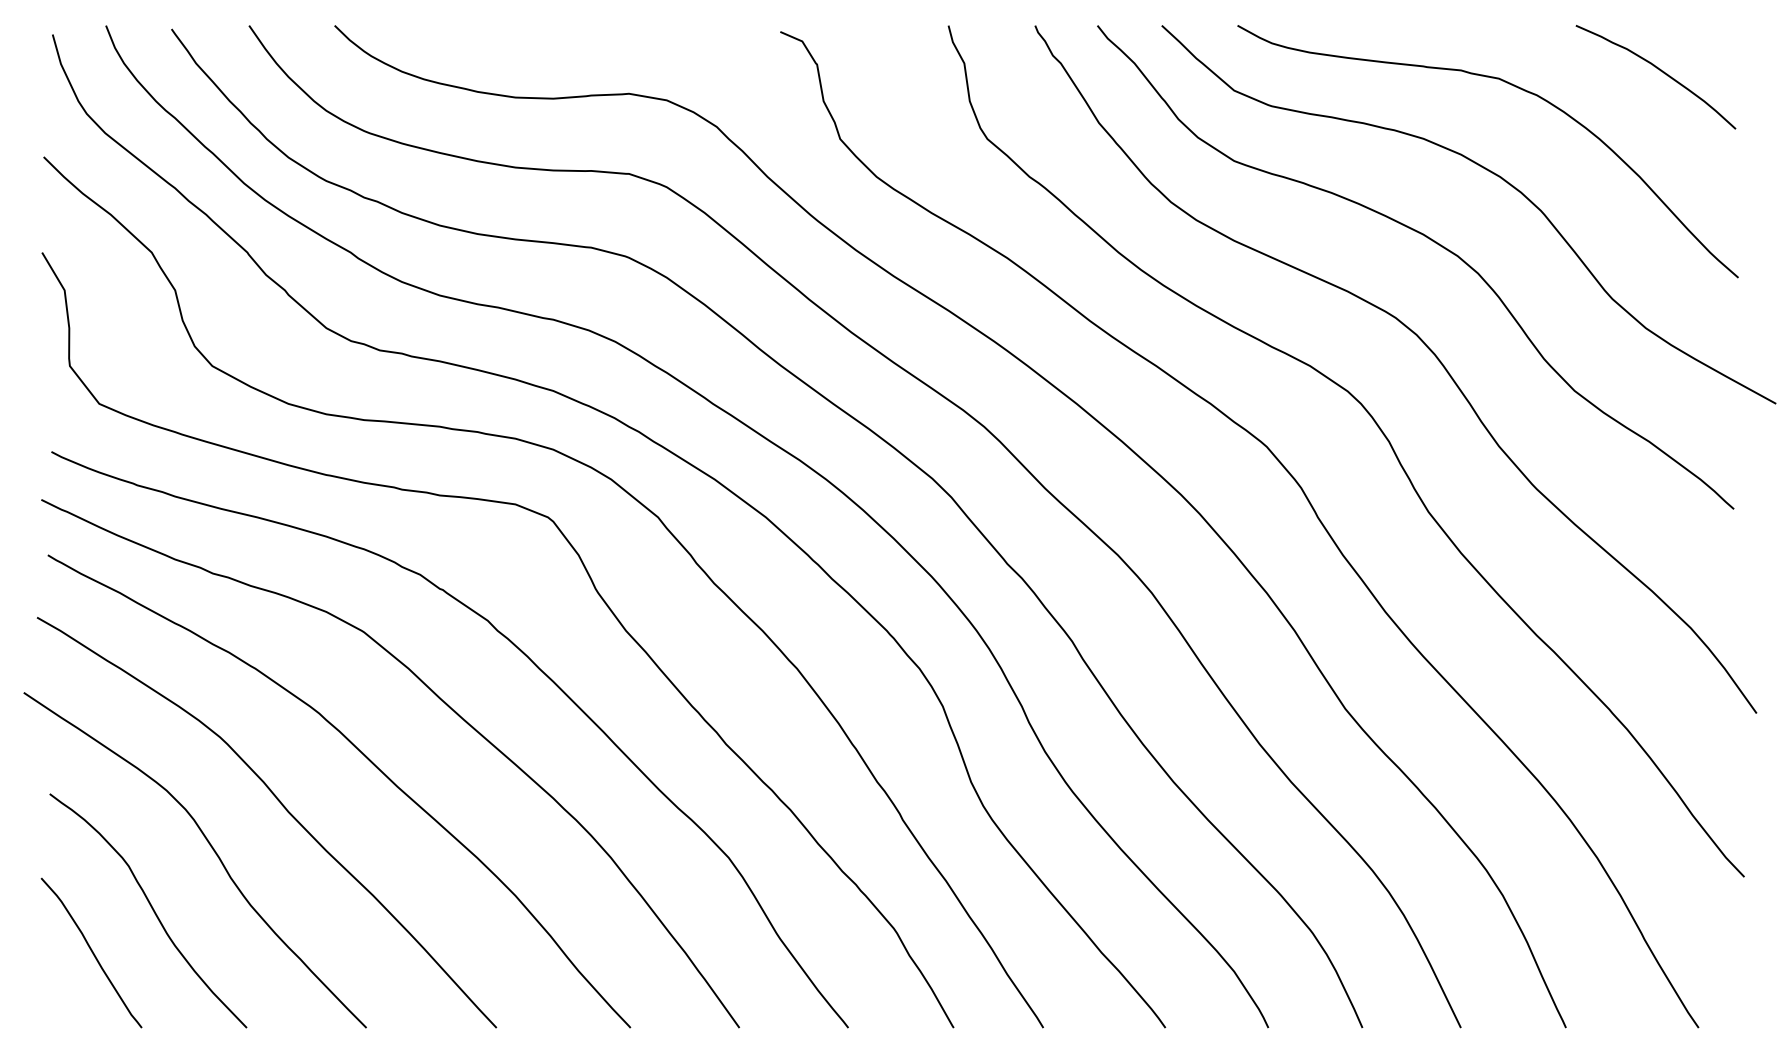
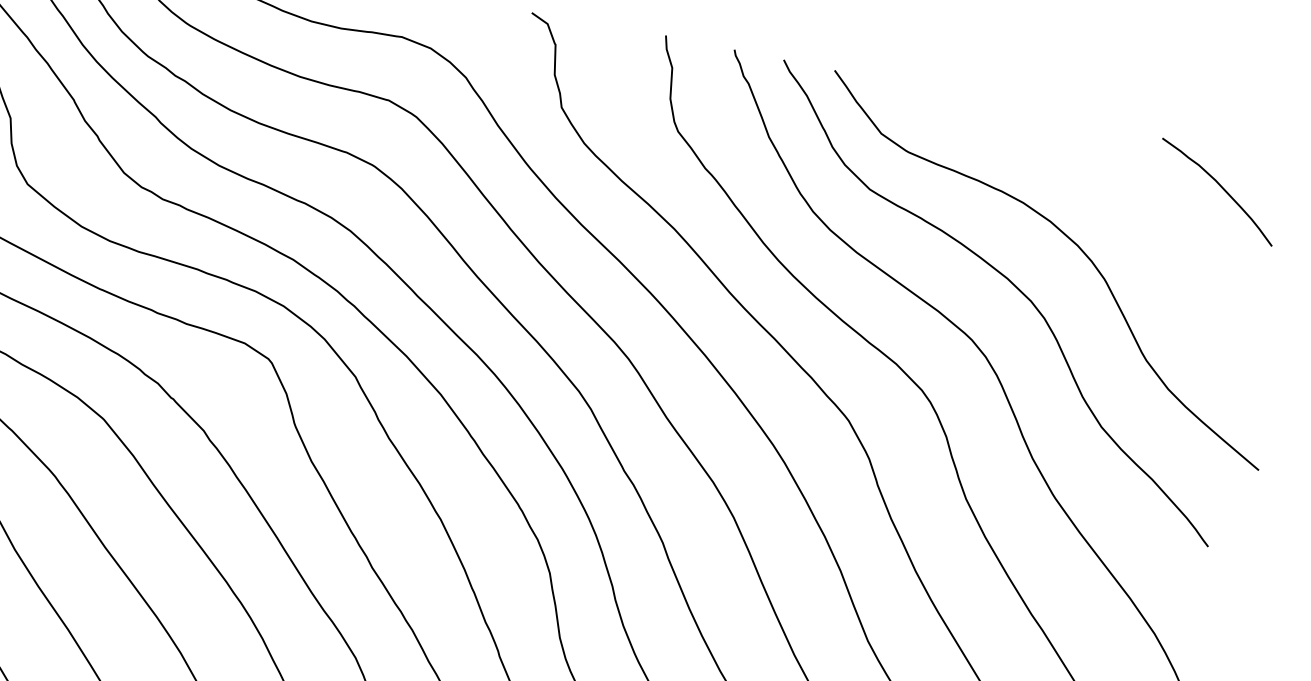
curve: (1515, 87) -> (1104, 177), removed

